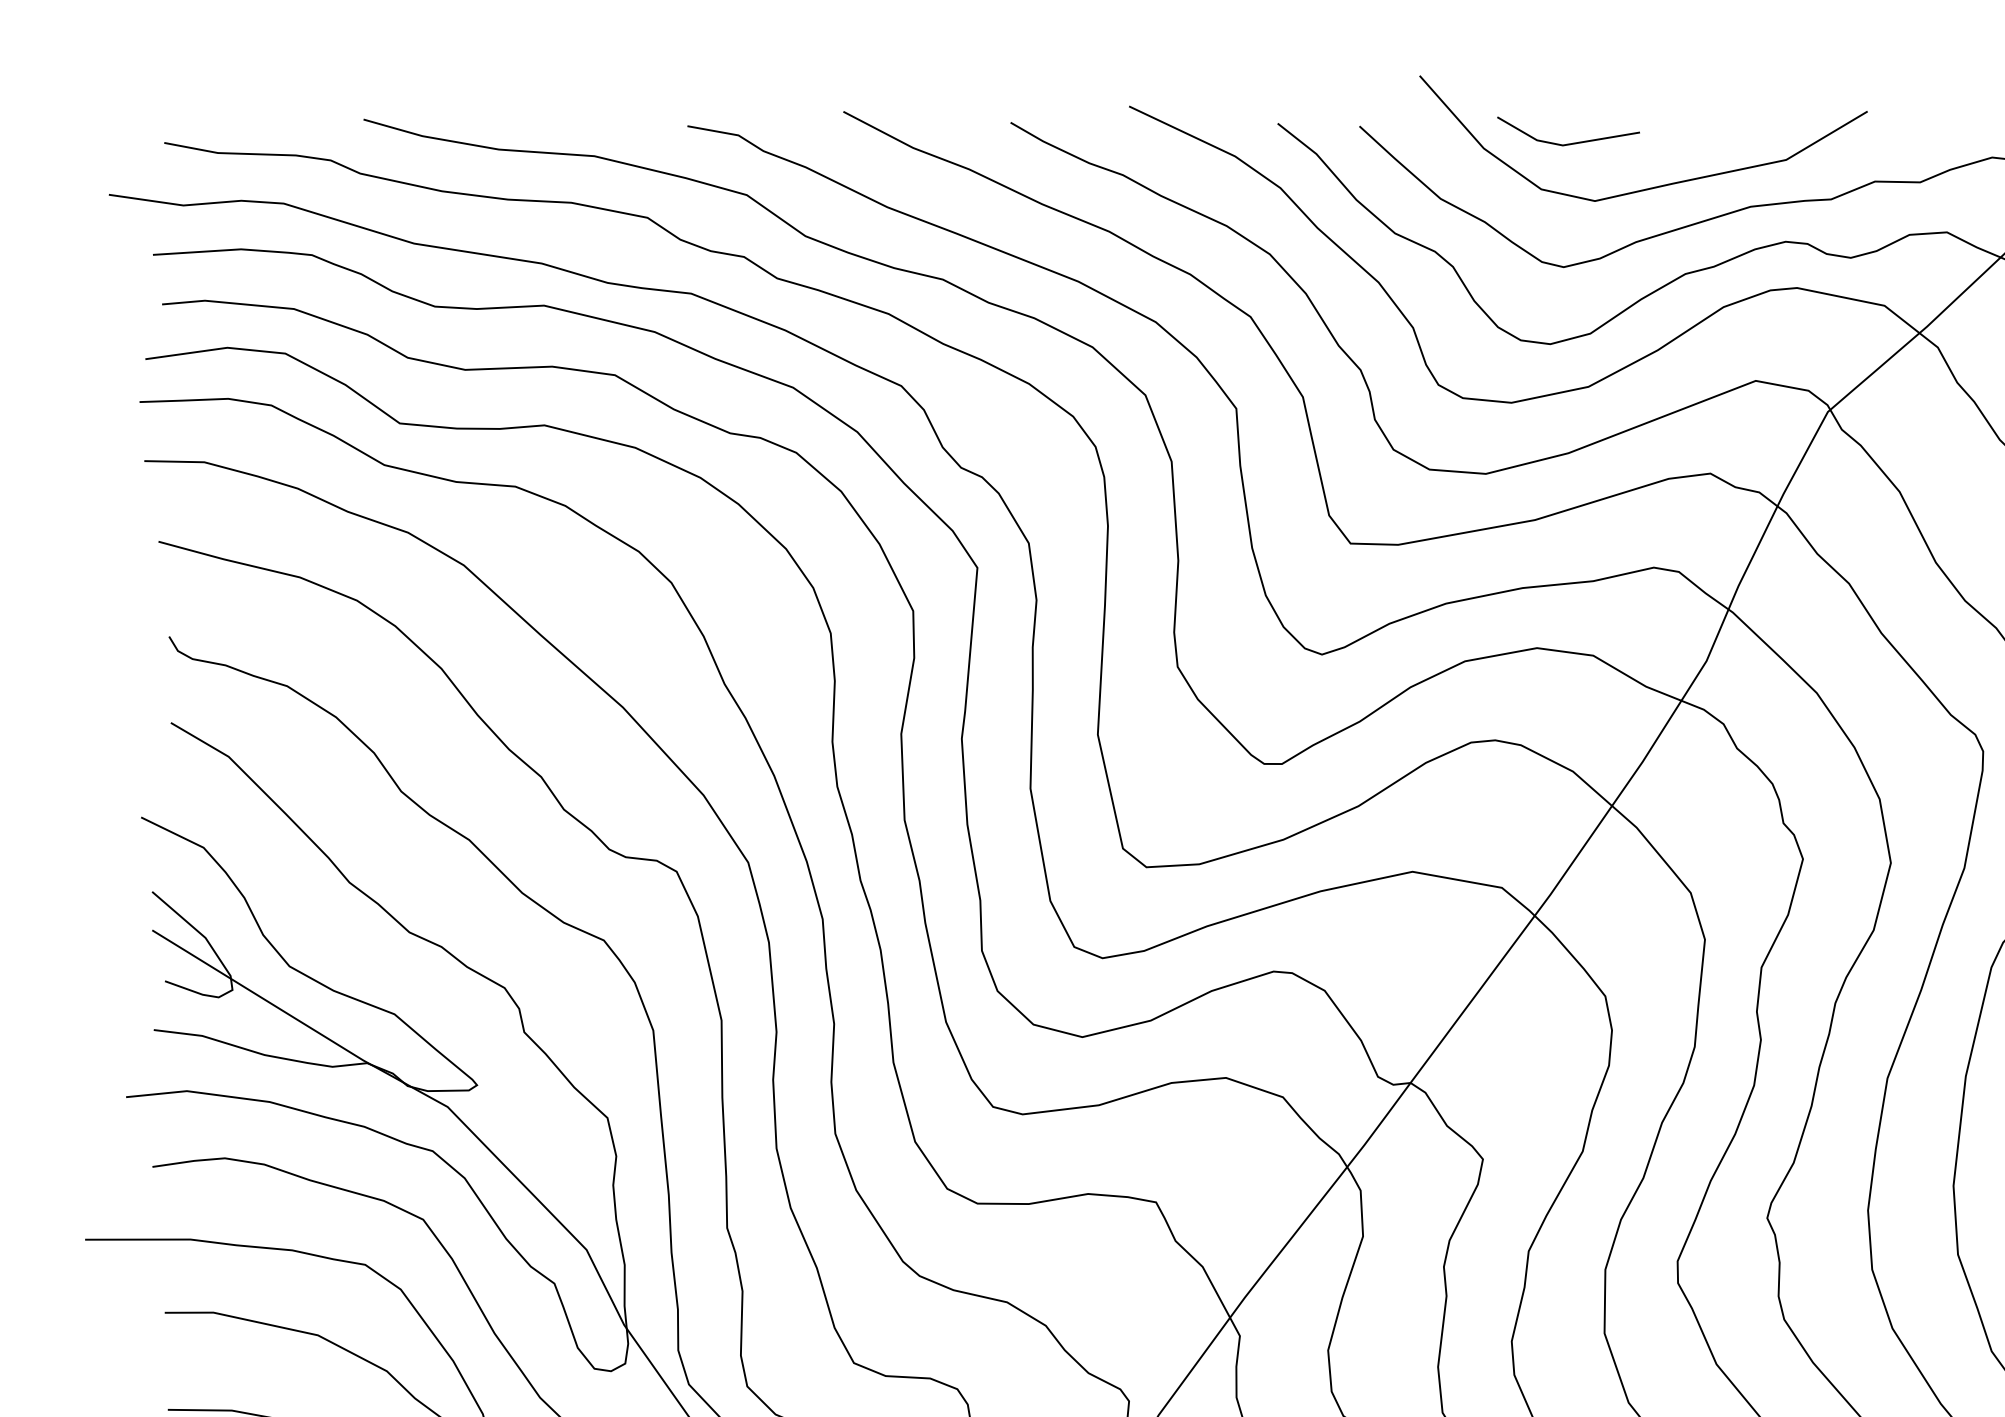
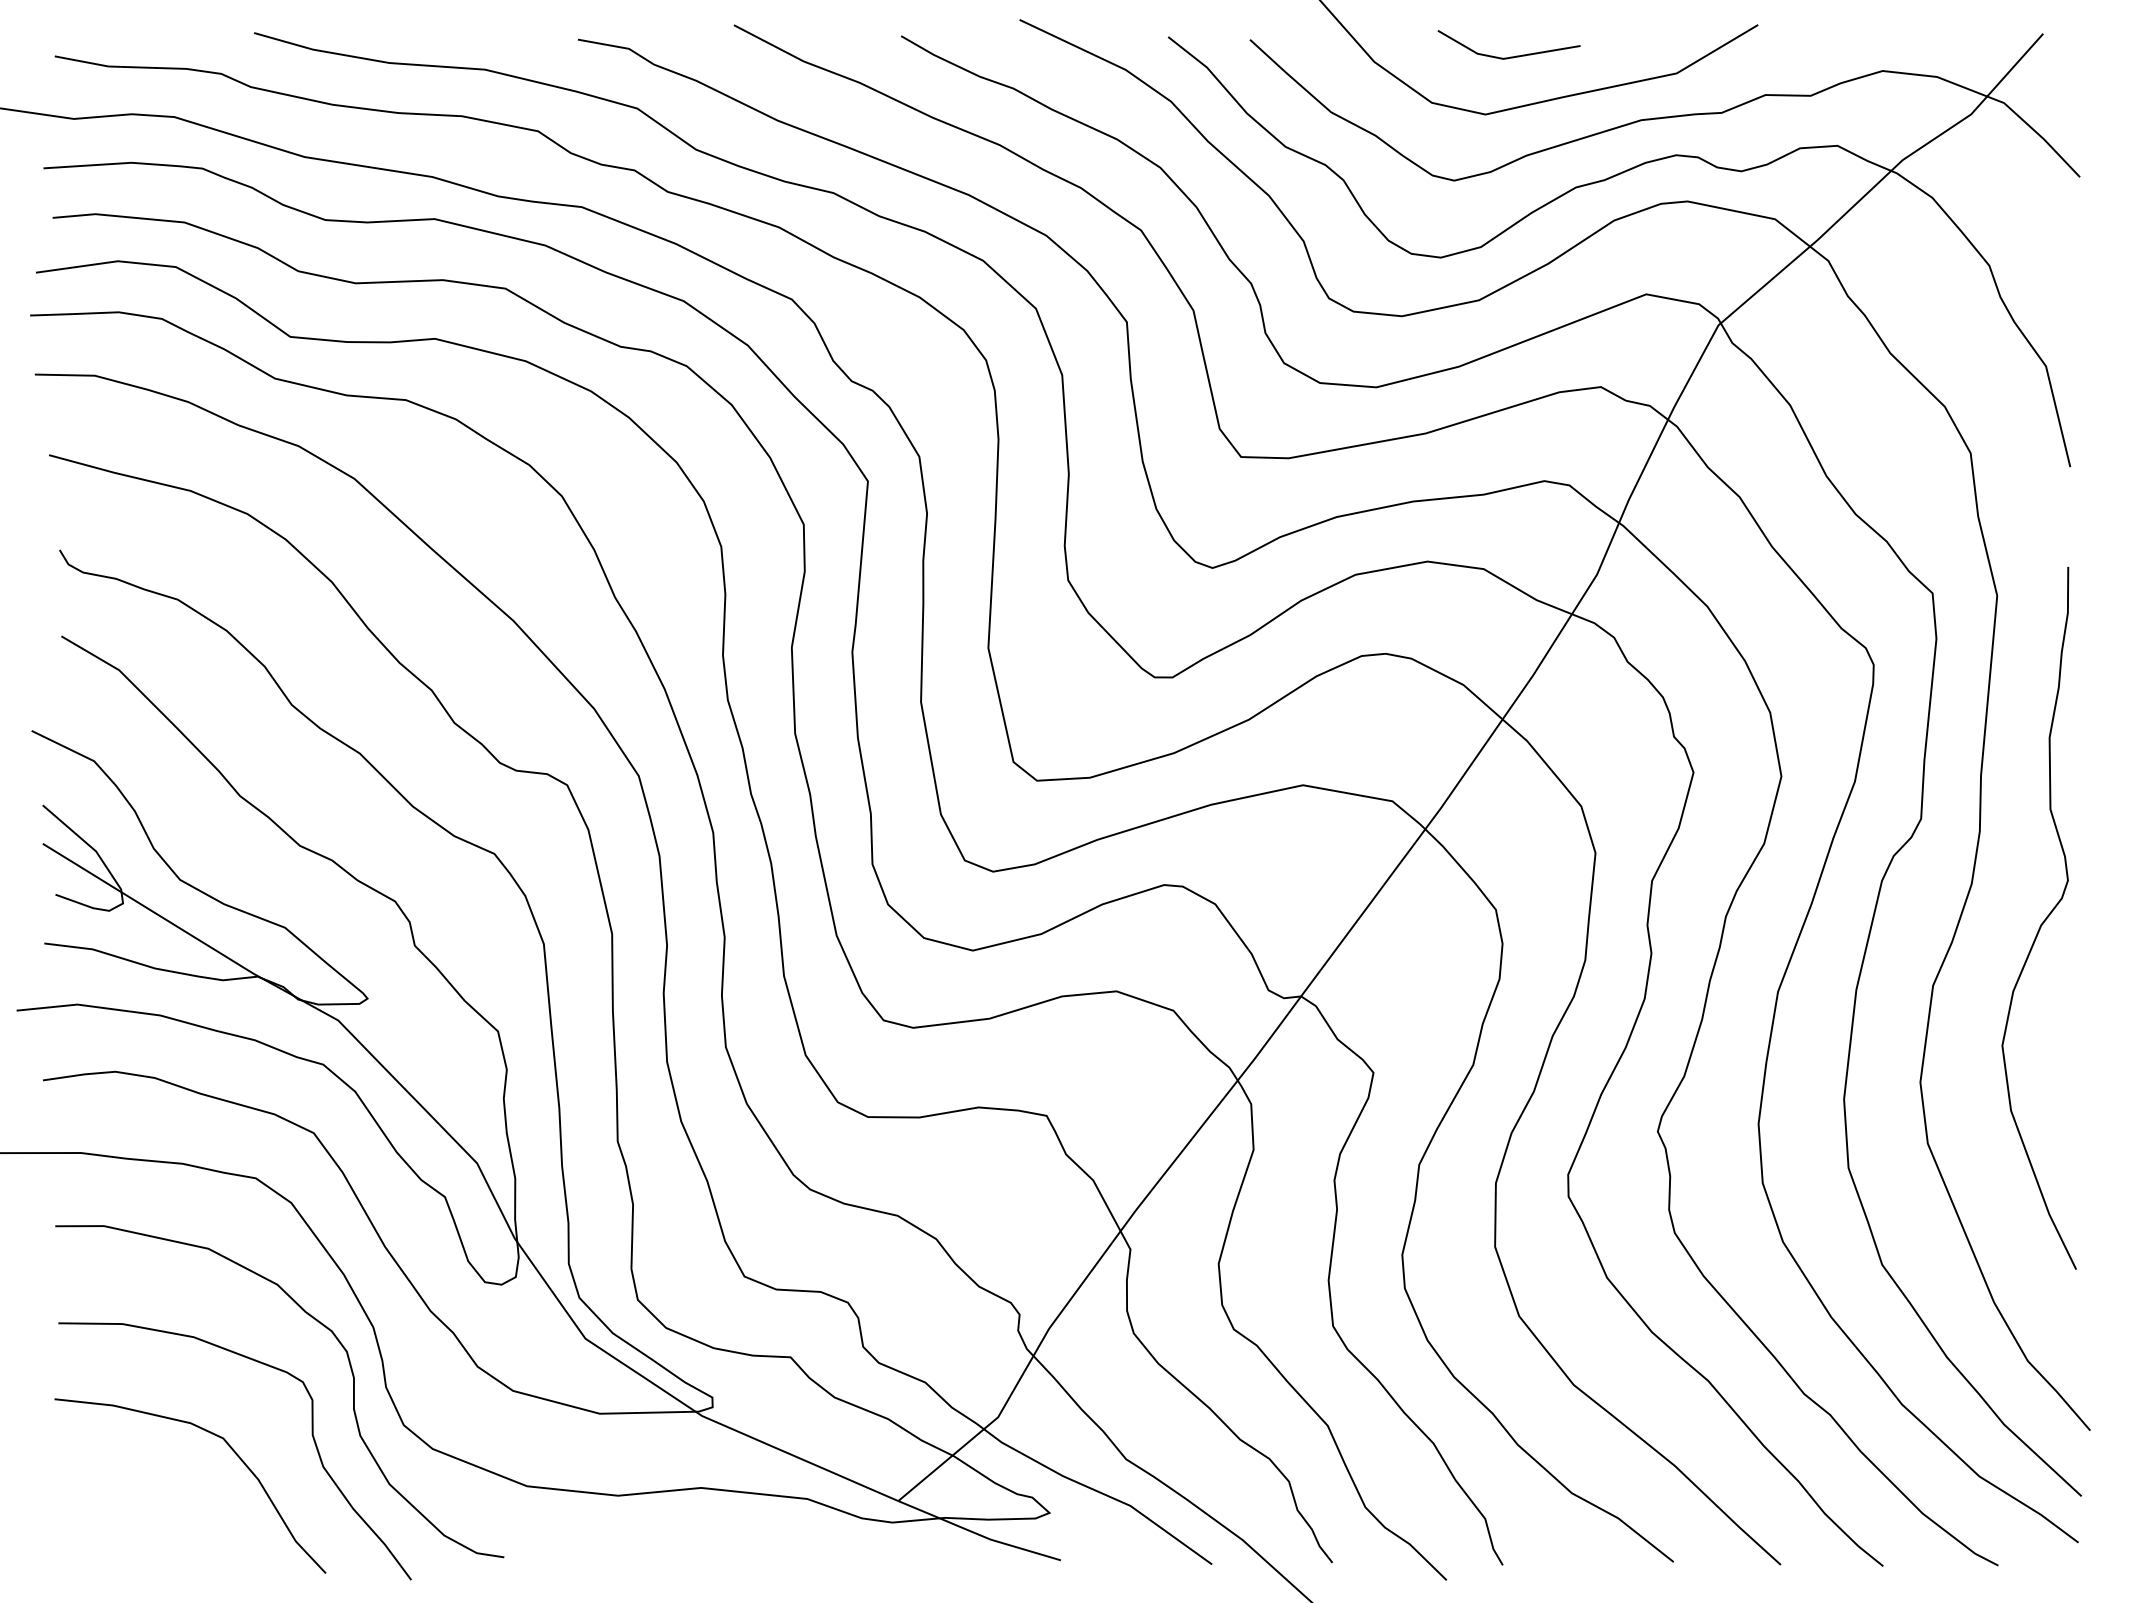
part: (1569, 143) -> (1510, 56), moved

